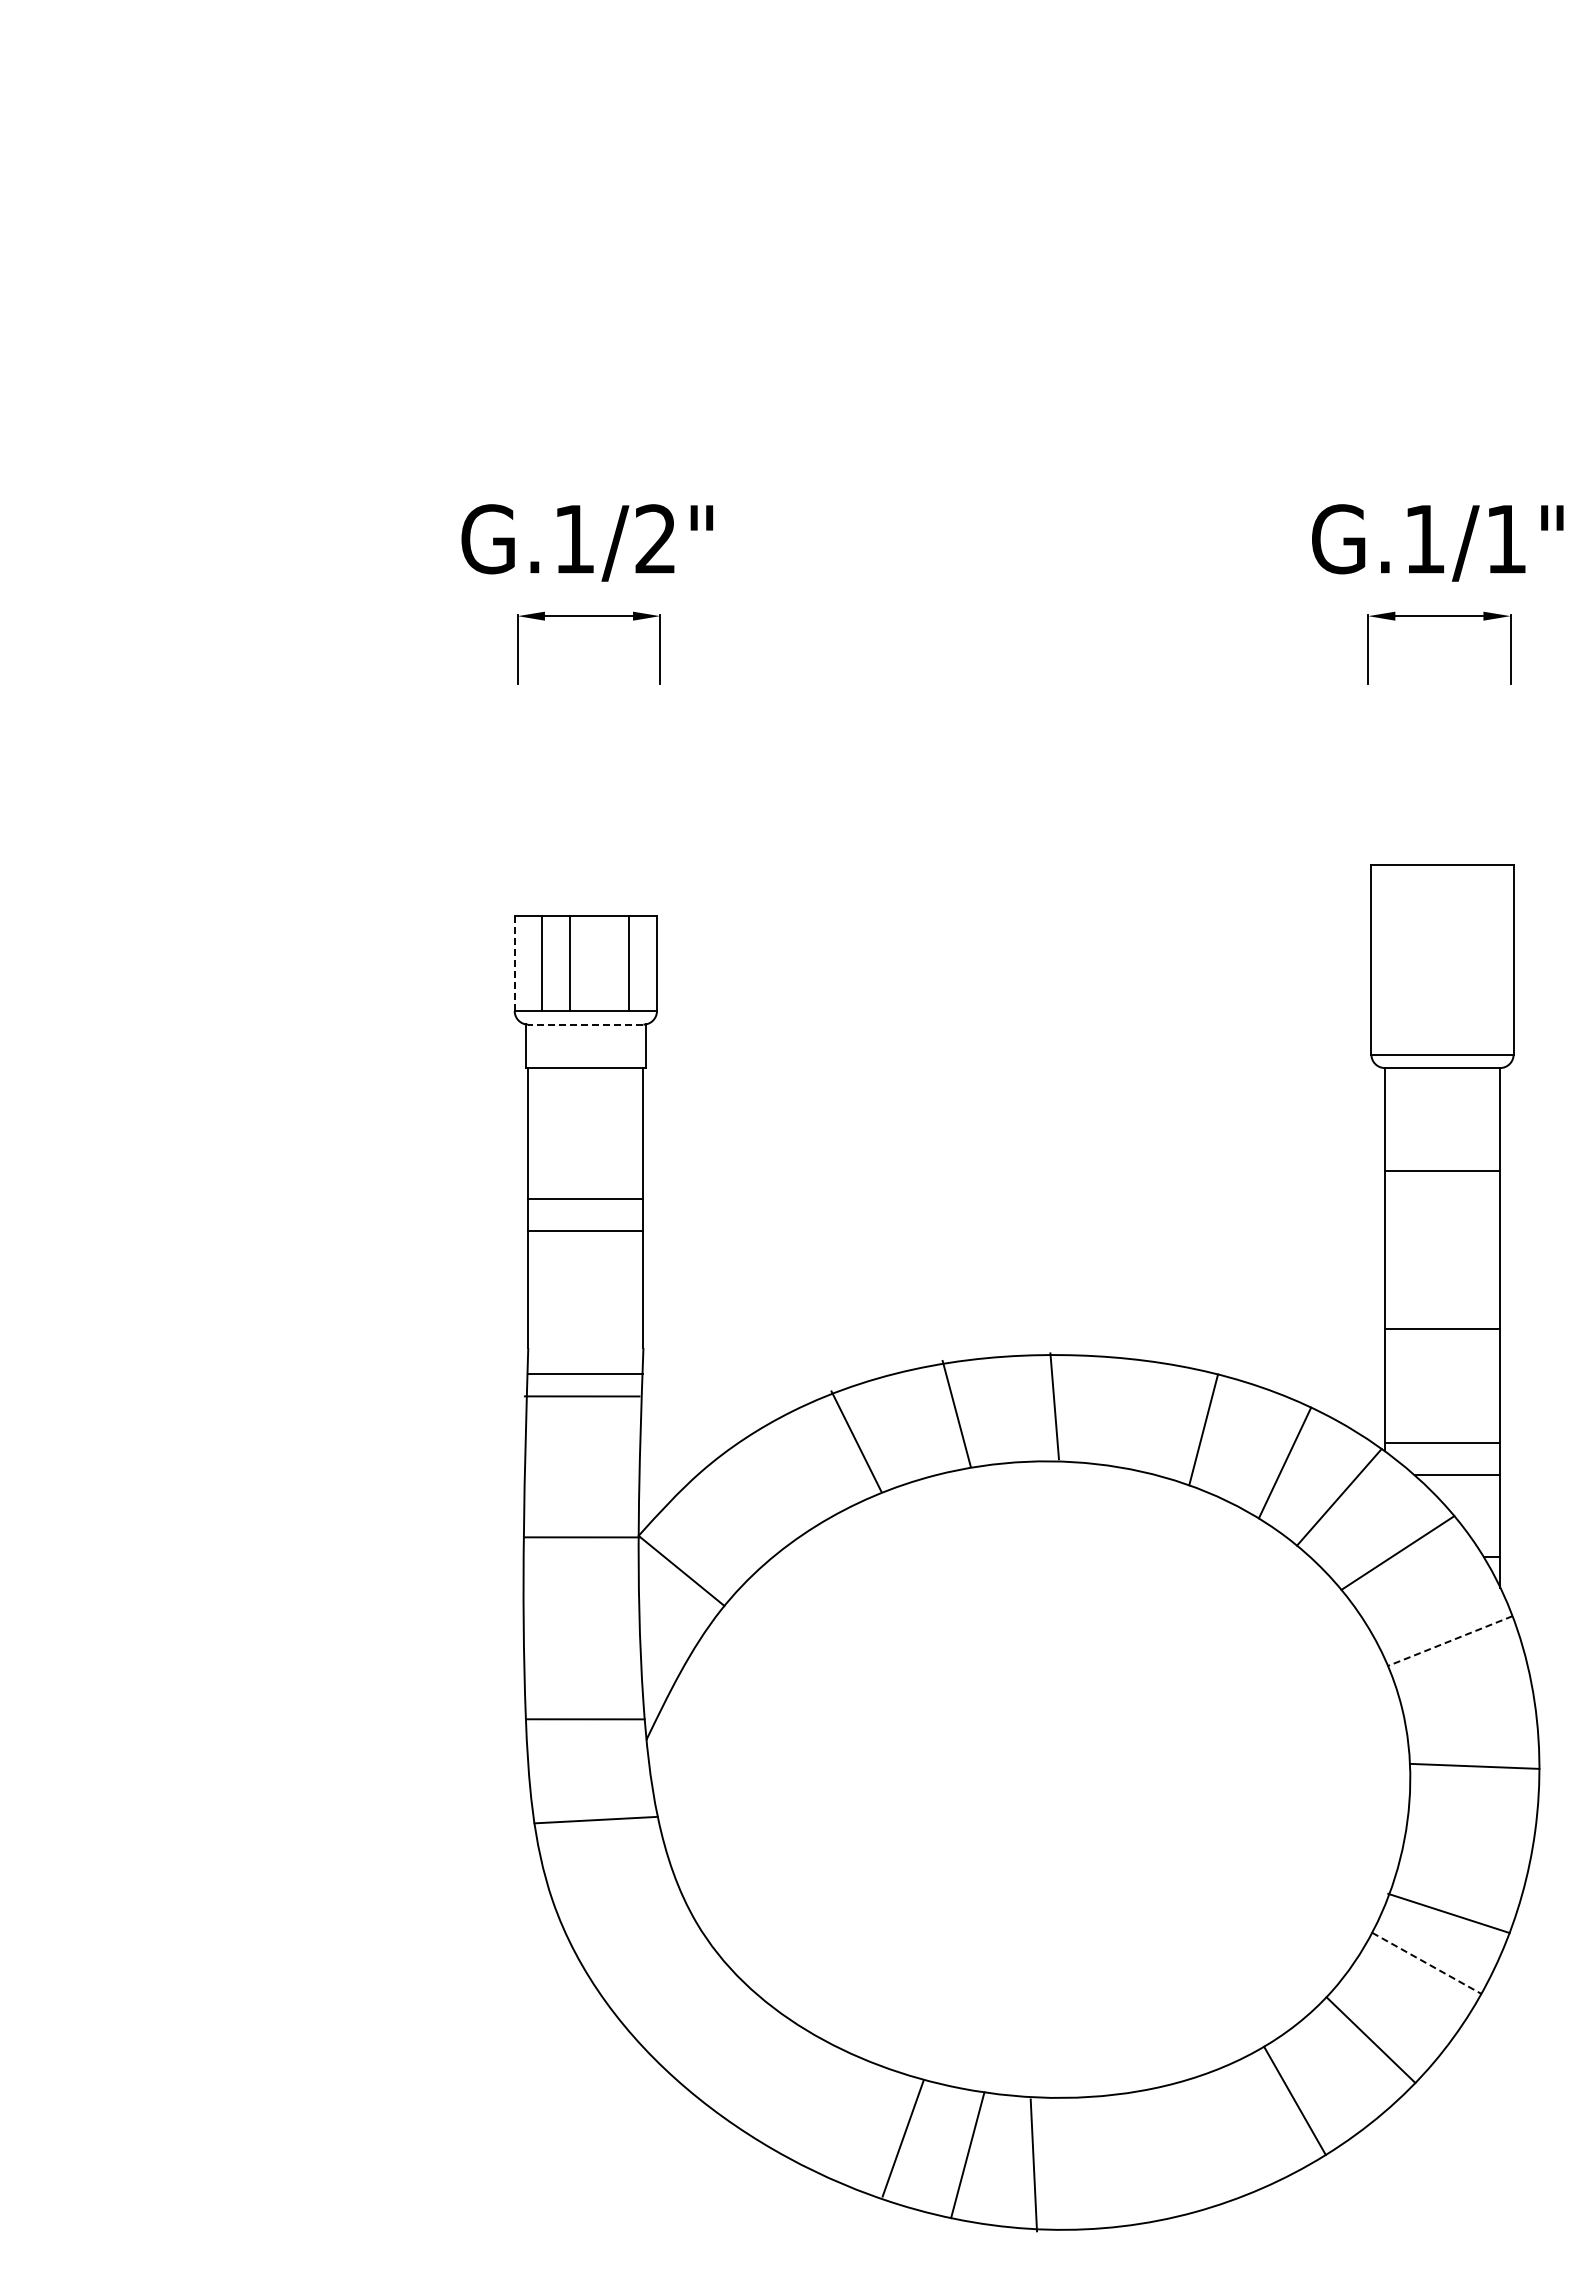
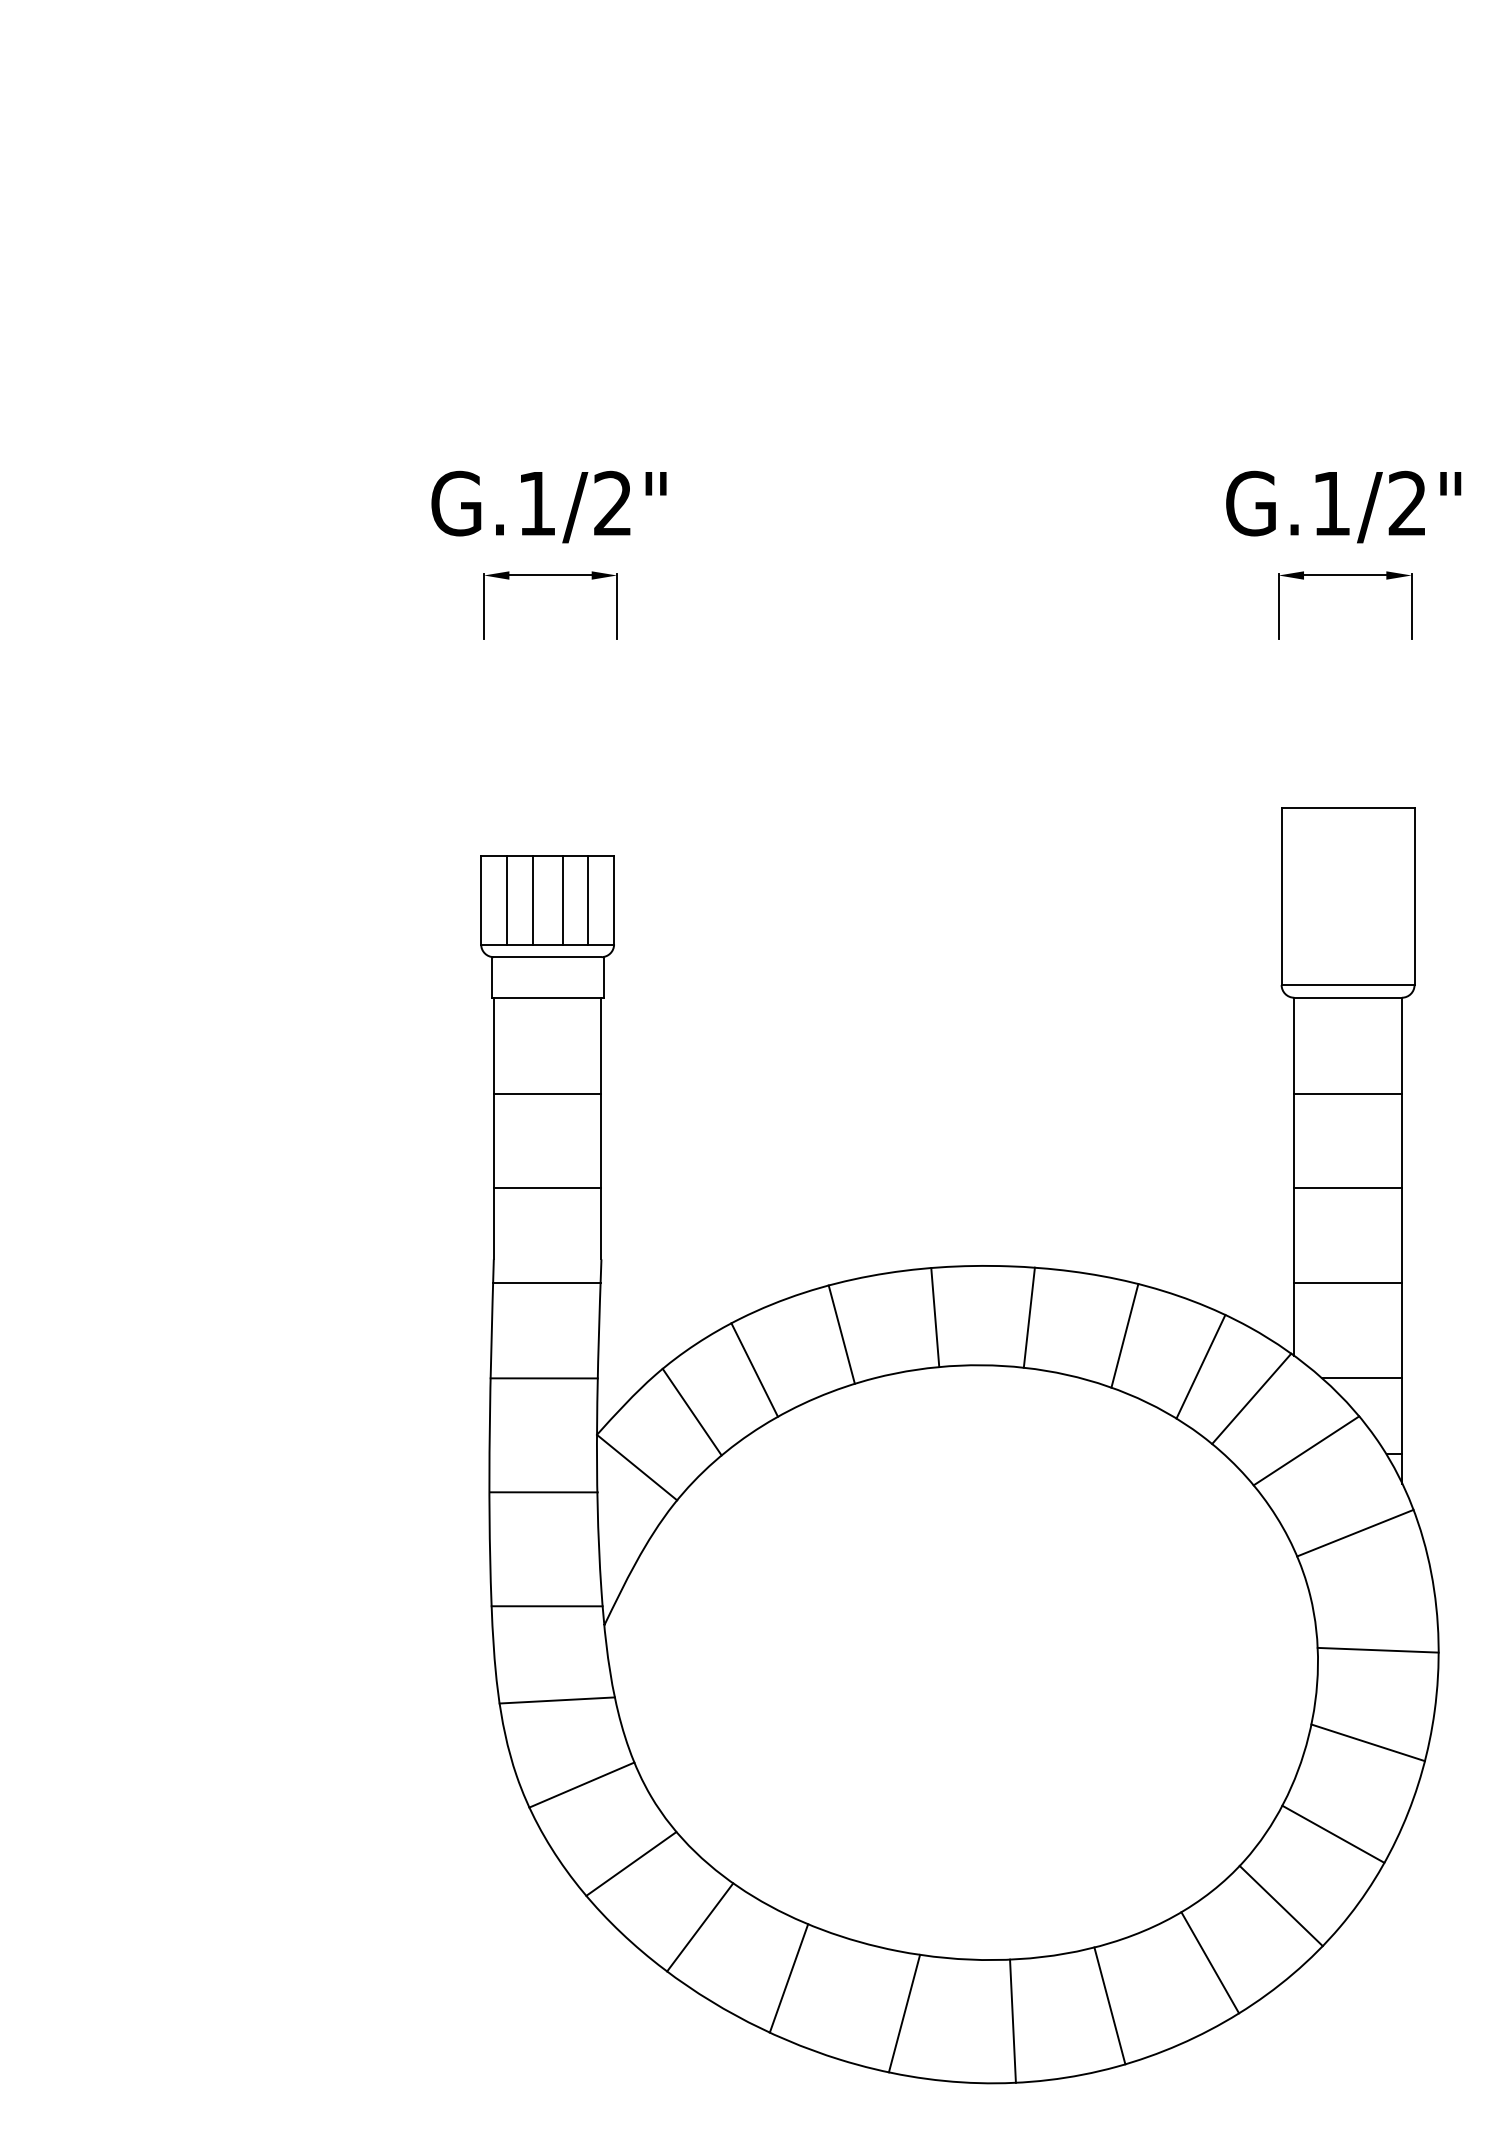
text: (1505, 538) -> (1406, 502), G.1/1" -> G.1/2"
line: (514, 963) -> (480, 900), dashed -> solid
line: (601, 963) -> (562, 900), added
line: (585, 1024) -> (547, 957), dashed -> solid
line: (585, 1199) -> (547, 1188), moved
line: (585, 1230) -> (547, 1093), moved
line: (1442, 1329) -> (1348, 1188), moved
line: (581, 1396) -> (543, 1378), moved
line: (1054, 1406) -> (935, 1317), moved
line: (1101, 1410) -> (1029, 1317), added
line: (956, 1413) -> (841, 1334), moved
line: (856, 1441) -> (754, 1370), moved
line: (1442, 1442) -> (1348, 1283), moved
line: (740, 1511) -> (692, 1412), added
line: (581, 1537) -> (543, 1492), moved
line: (1449, 1641) -> (1354, 1533), dashed -> solid
line: (622, 1910) -> (581, 1784), added
line: (1448, 1913) -> (1367, 1742), moved
line: (1426, 1963) -> (1333, 1834), dashed -> solid
line: (675, 1994) -> (631, 1863), added
line: (748, 2062) -> (699, 1926), added
line: (902, 2138) -> (788, 1978), moved
line: (1187, 2146) -> (1109, 2005), added
line: (1033, 2165) -> (1012, 2021), moved

